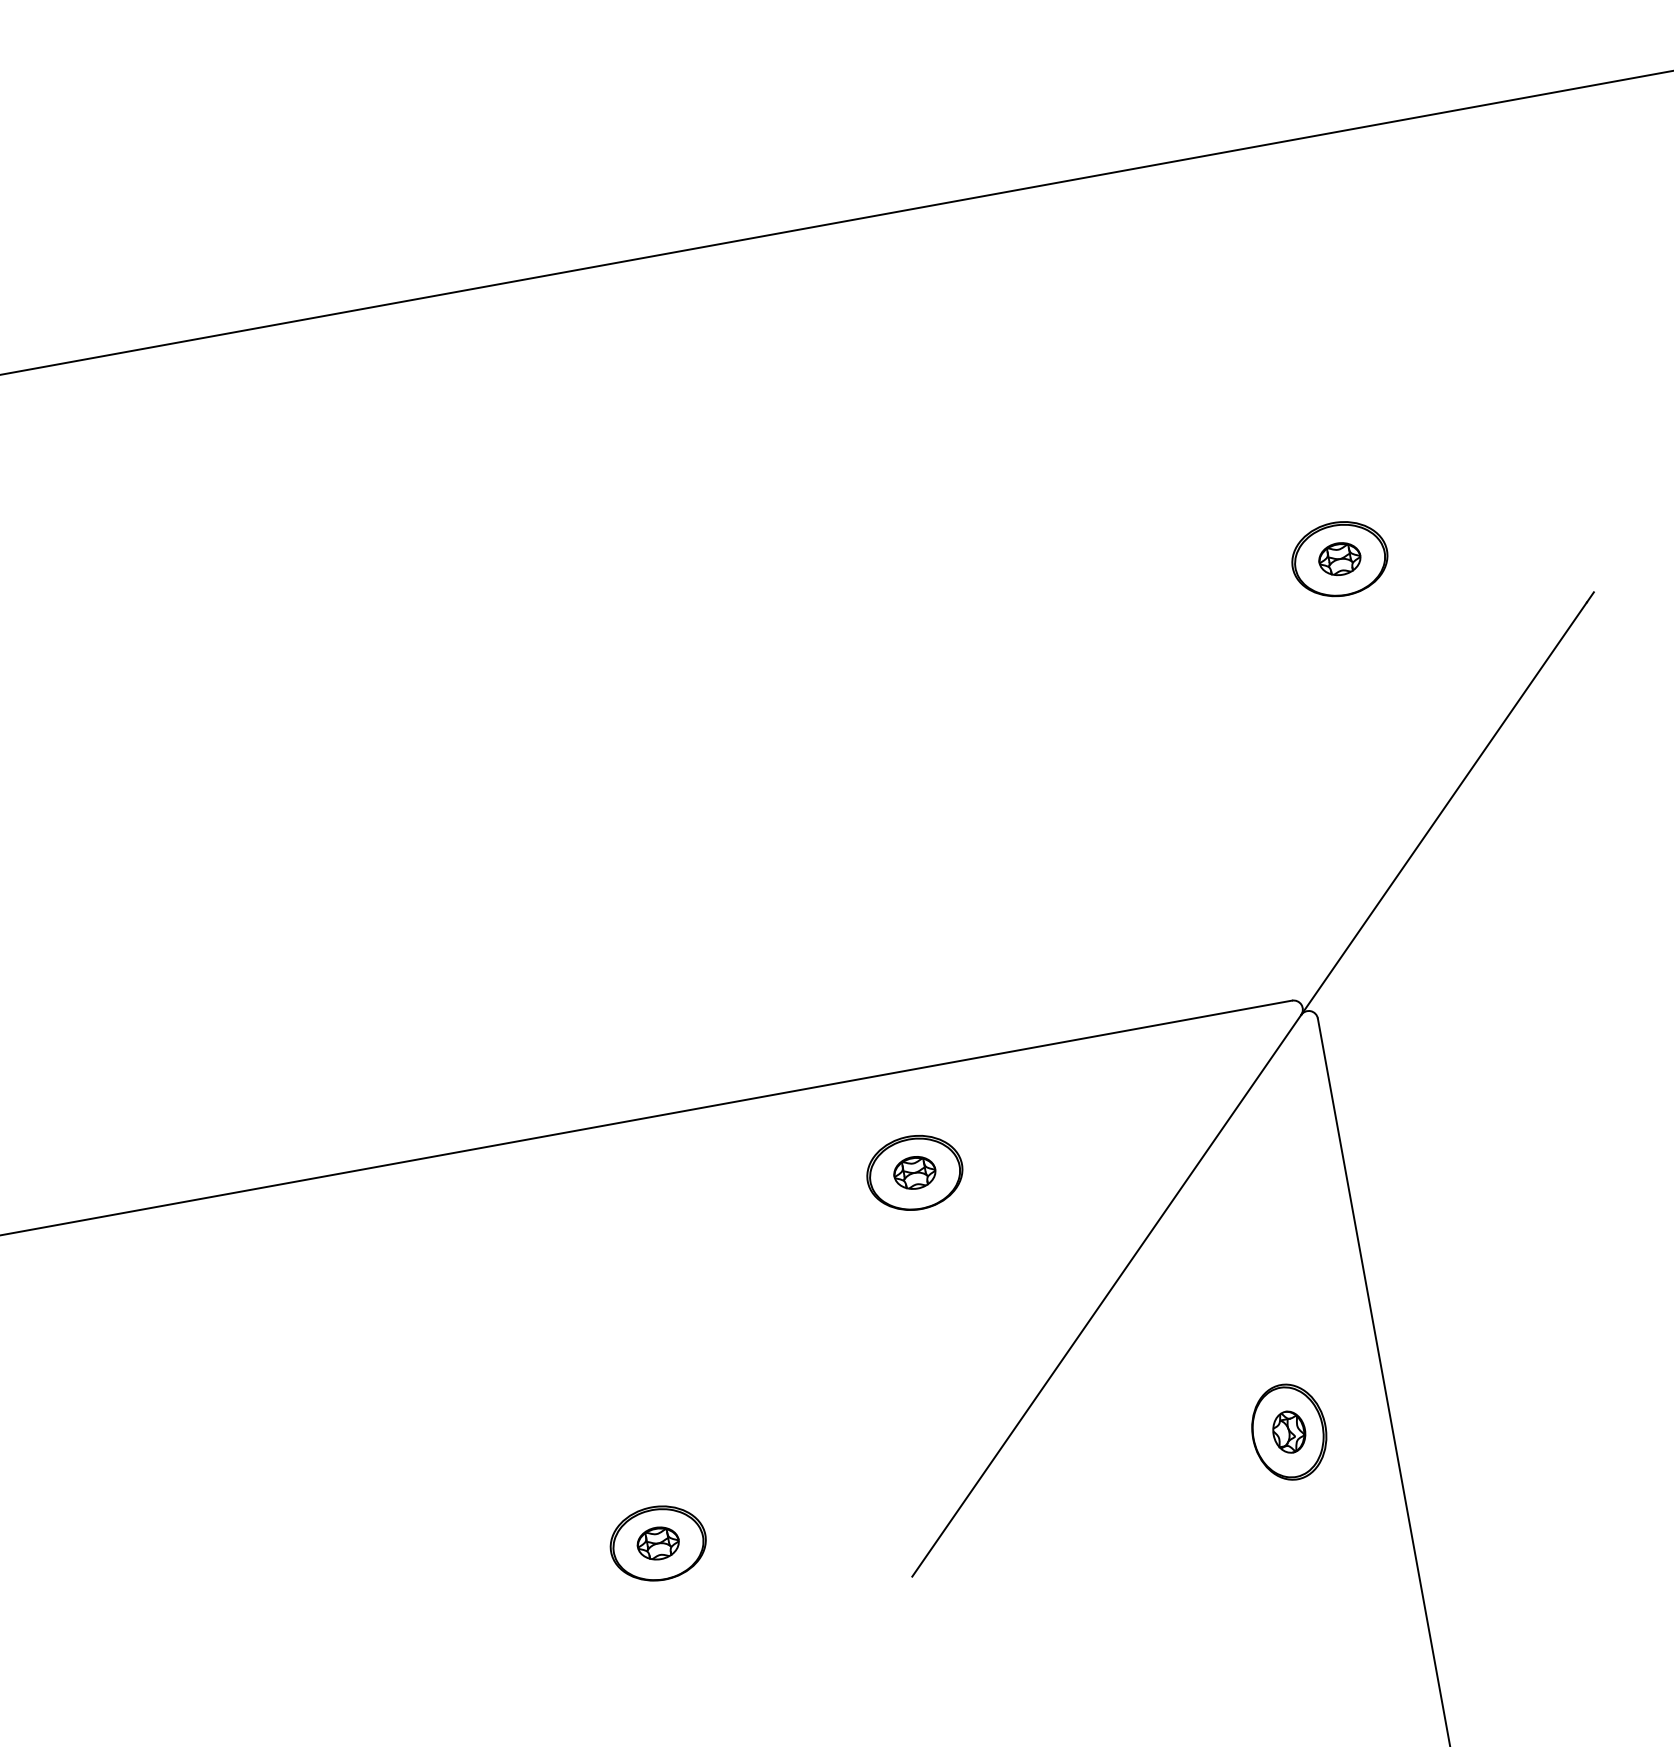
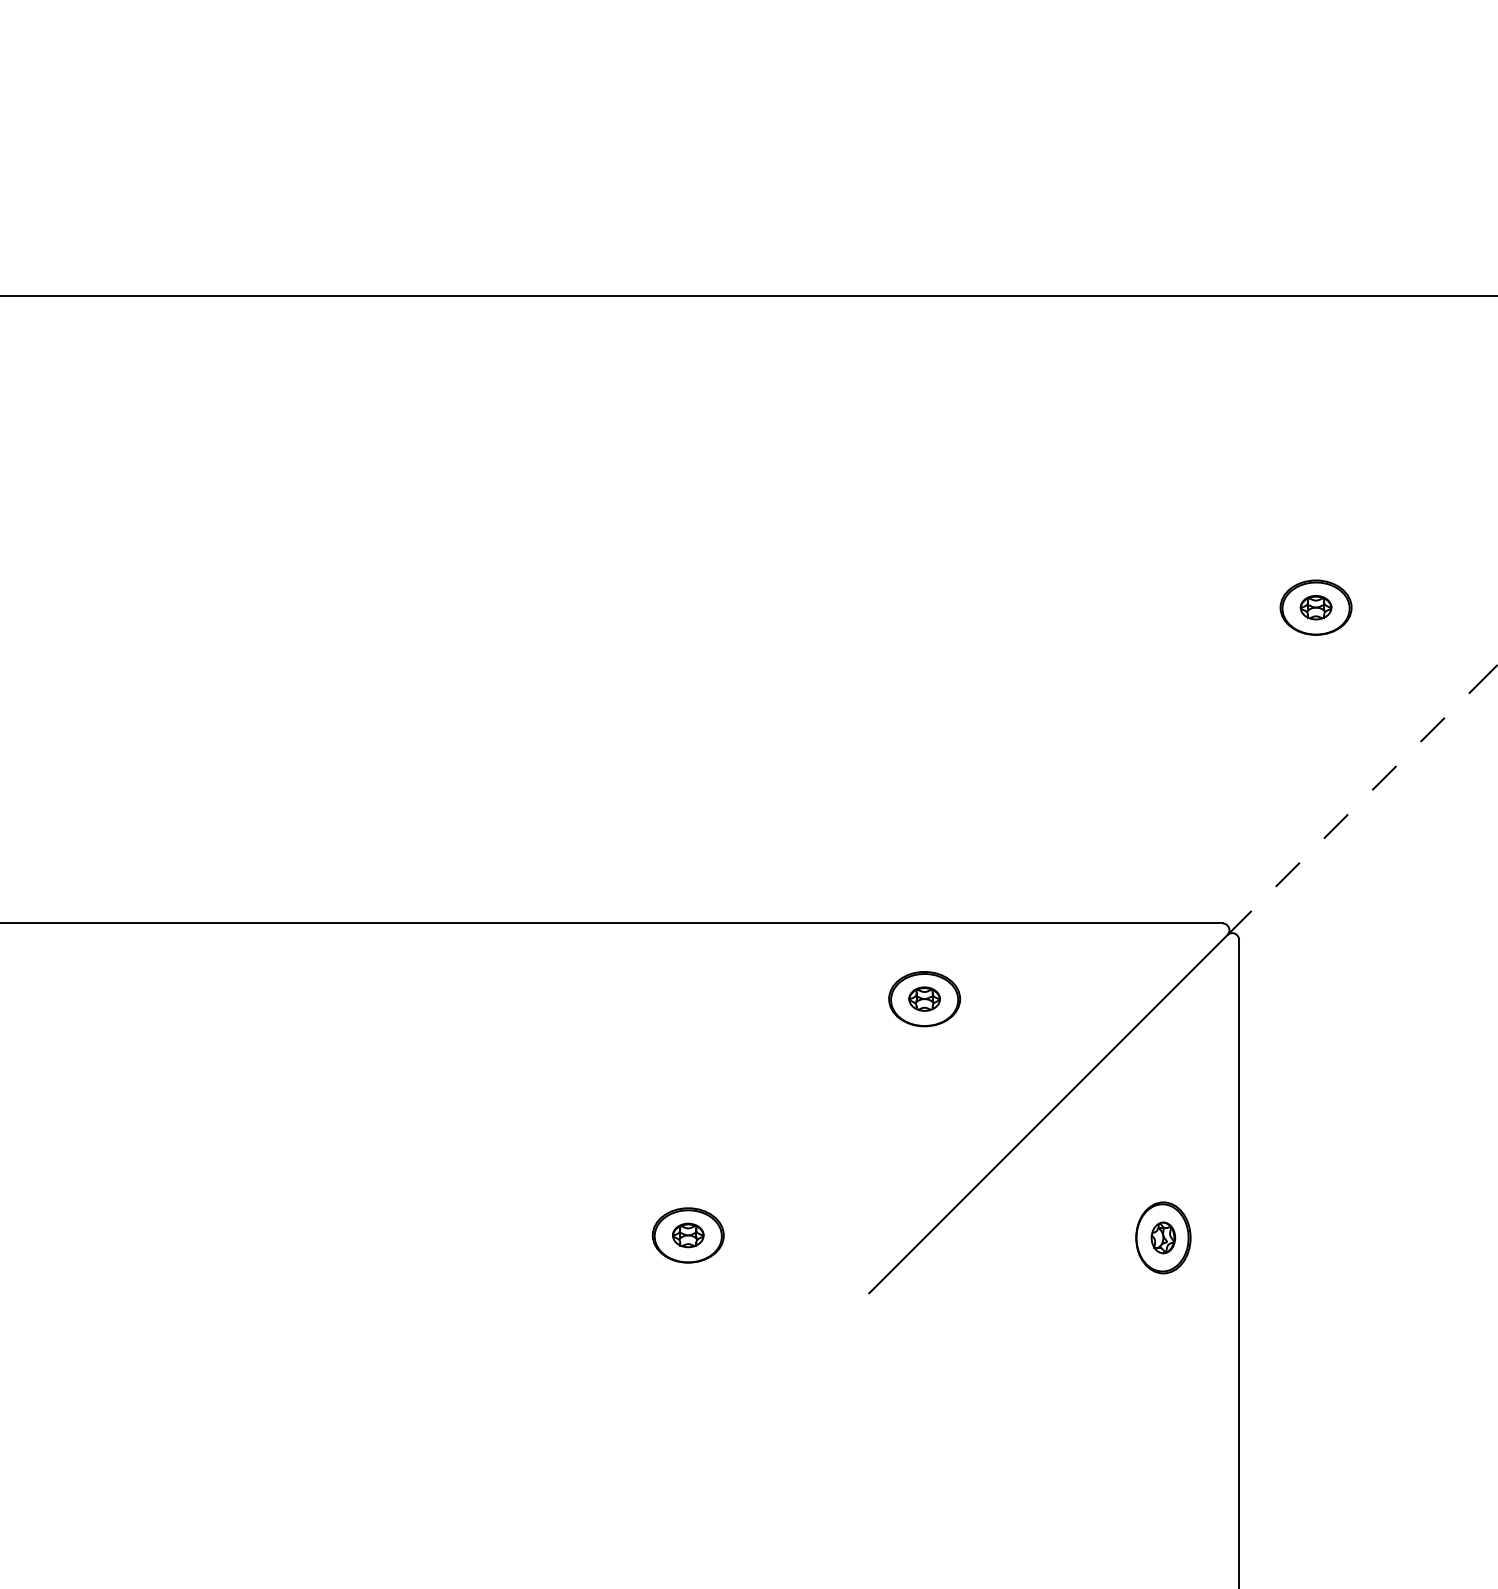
line: (1444, 808) -> (1359, 803), solid -> dashed

